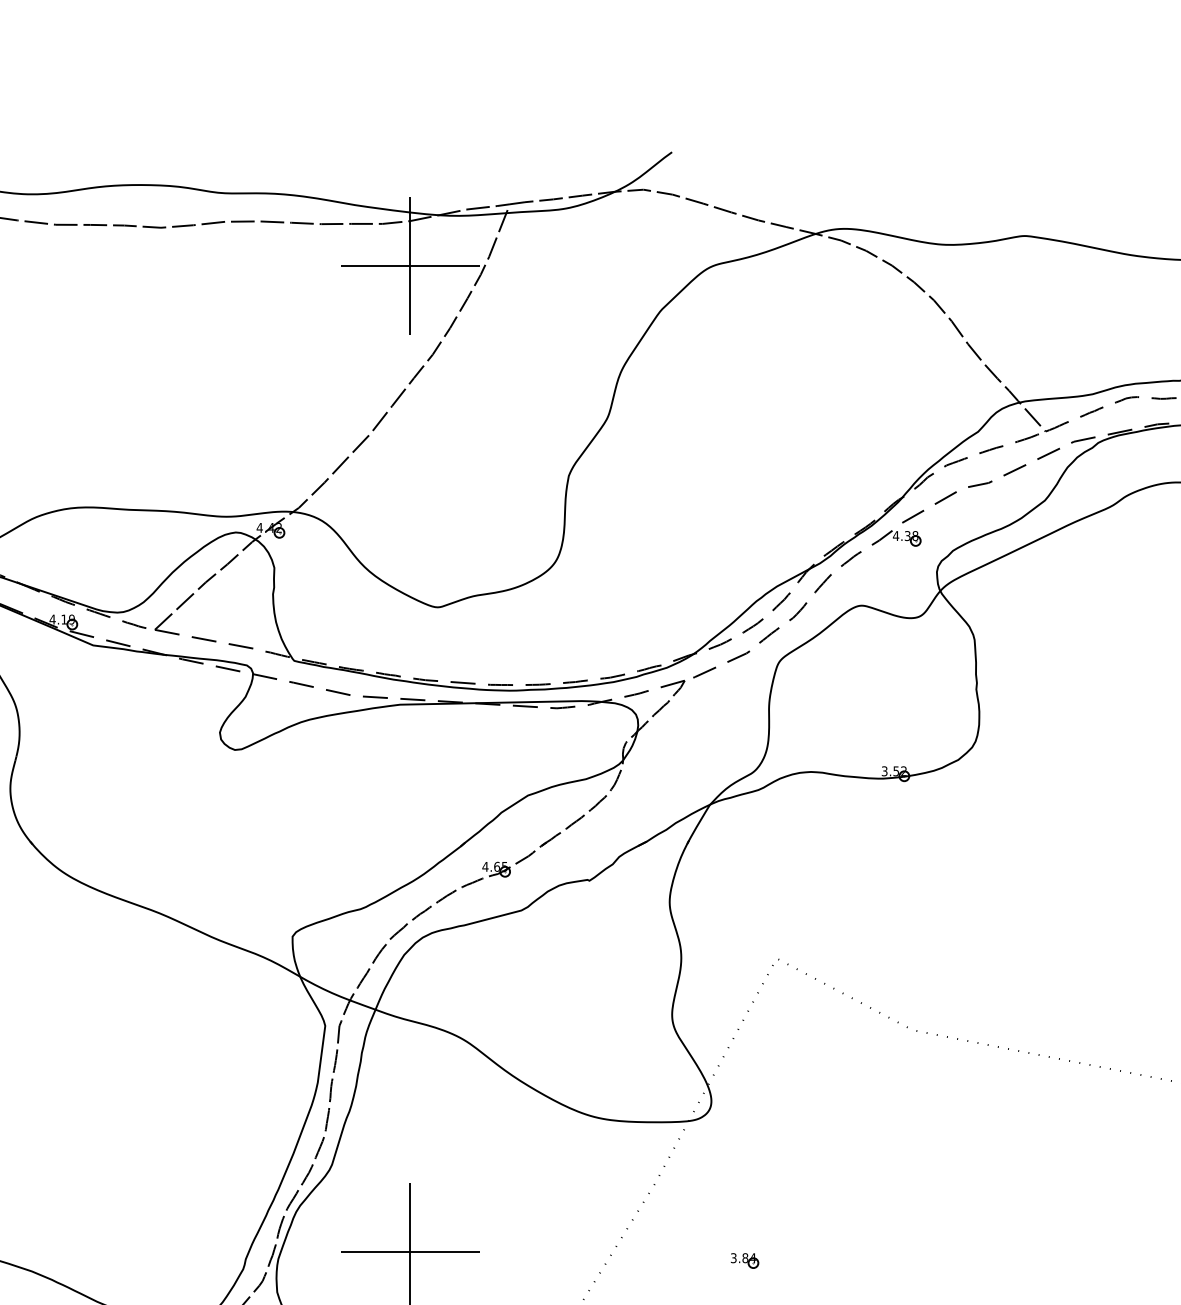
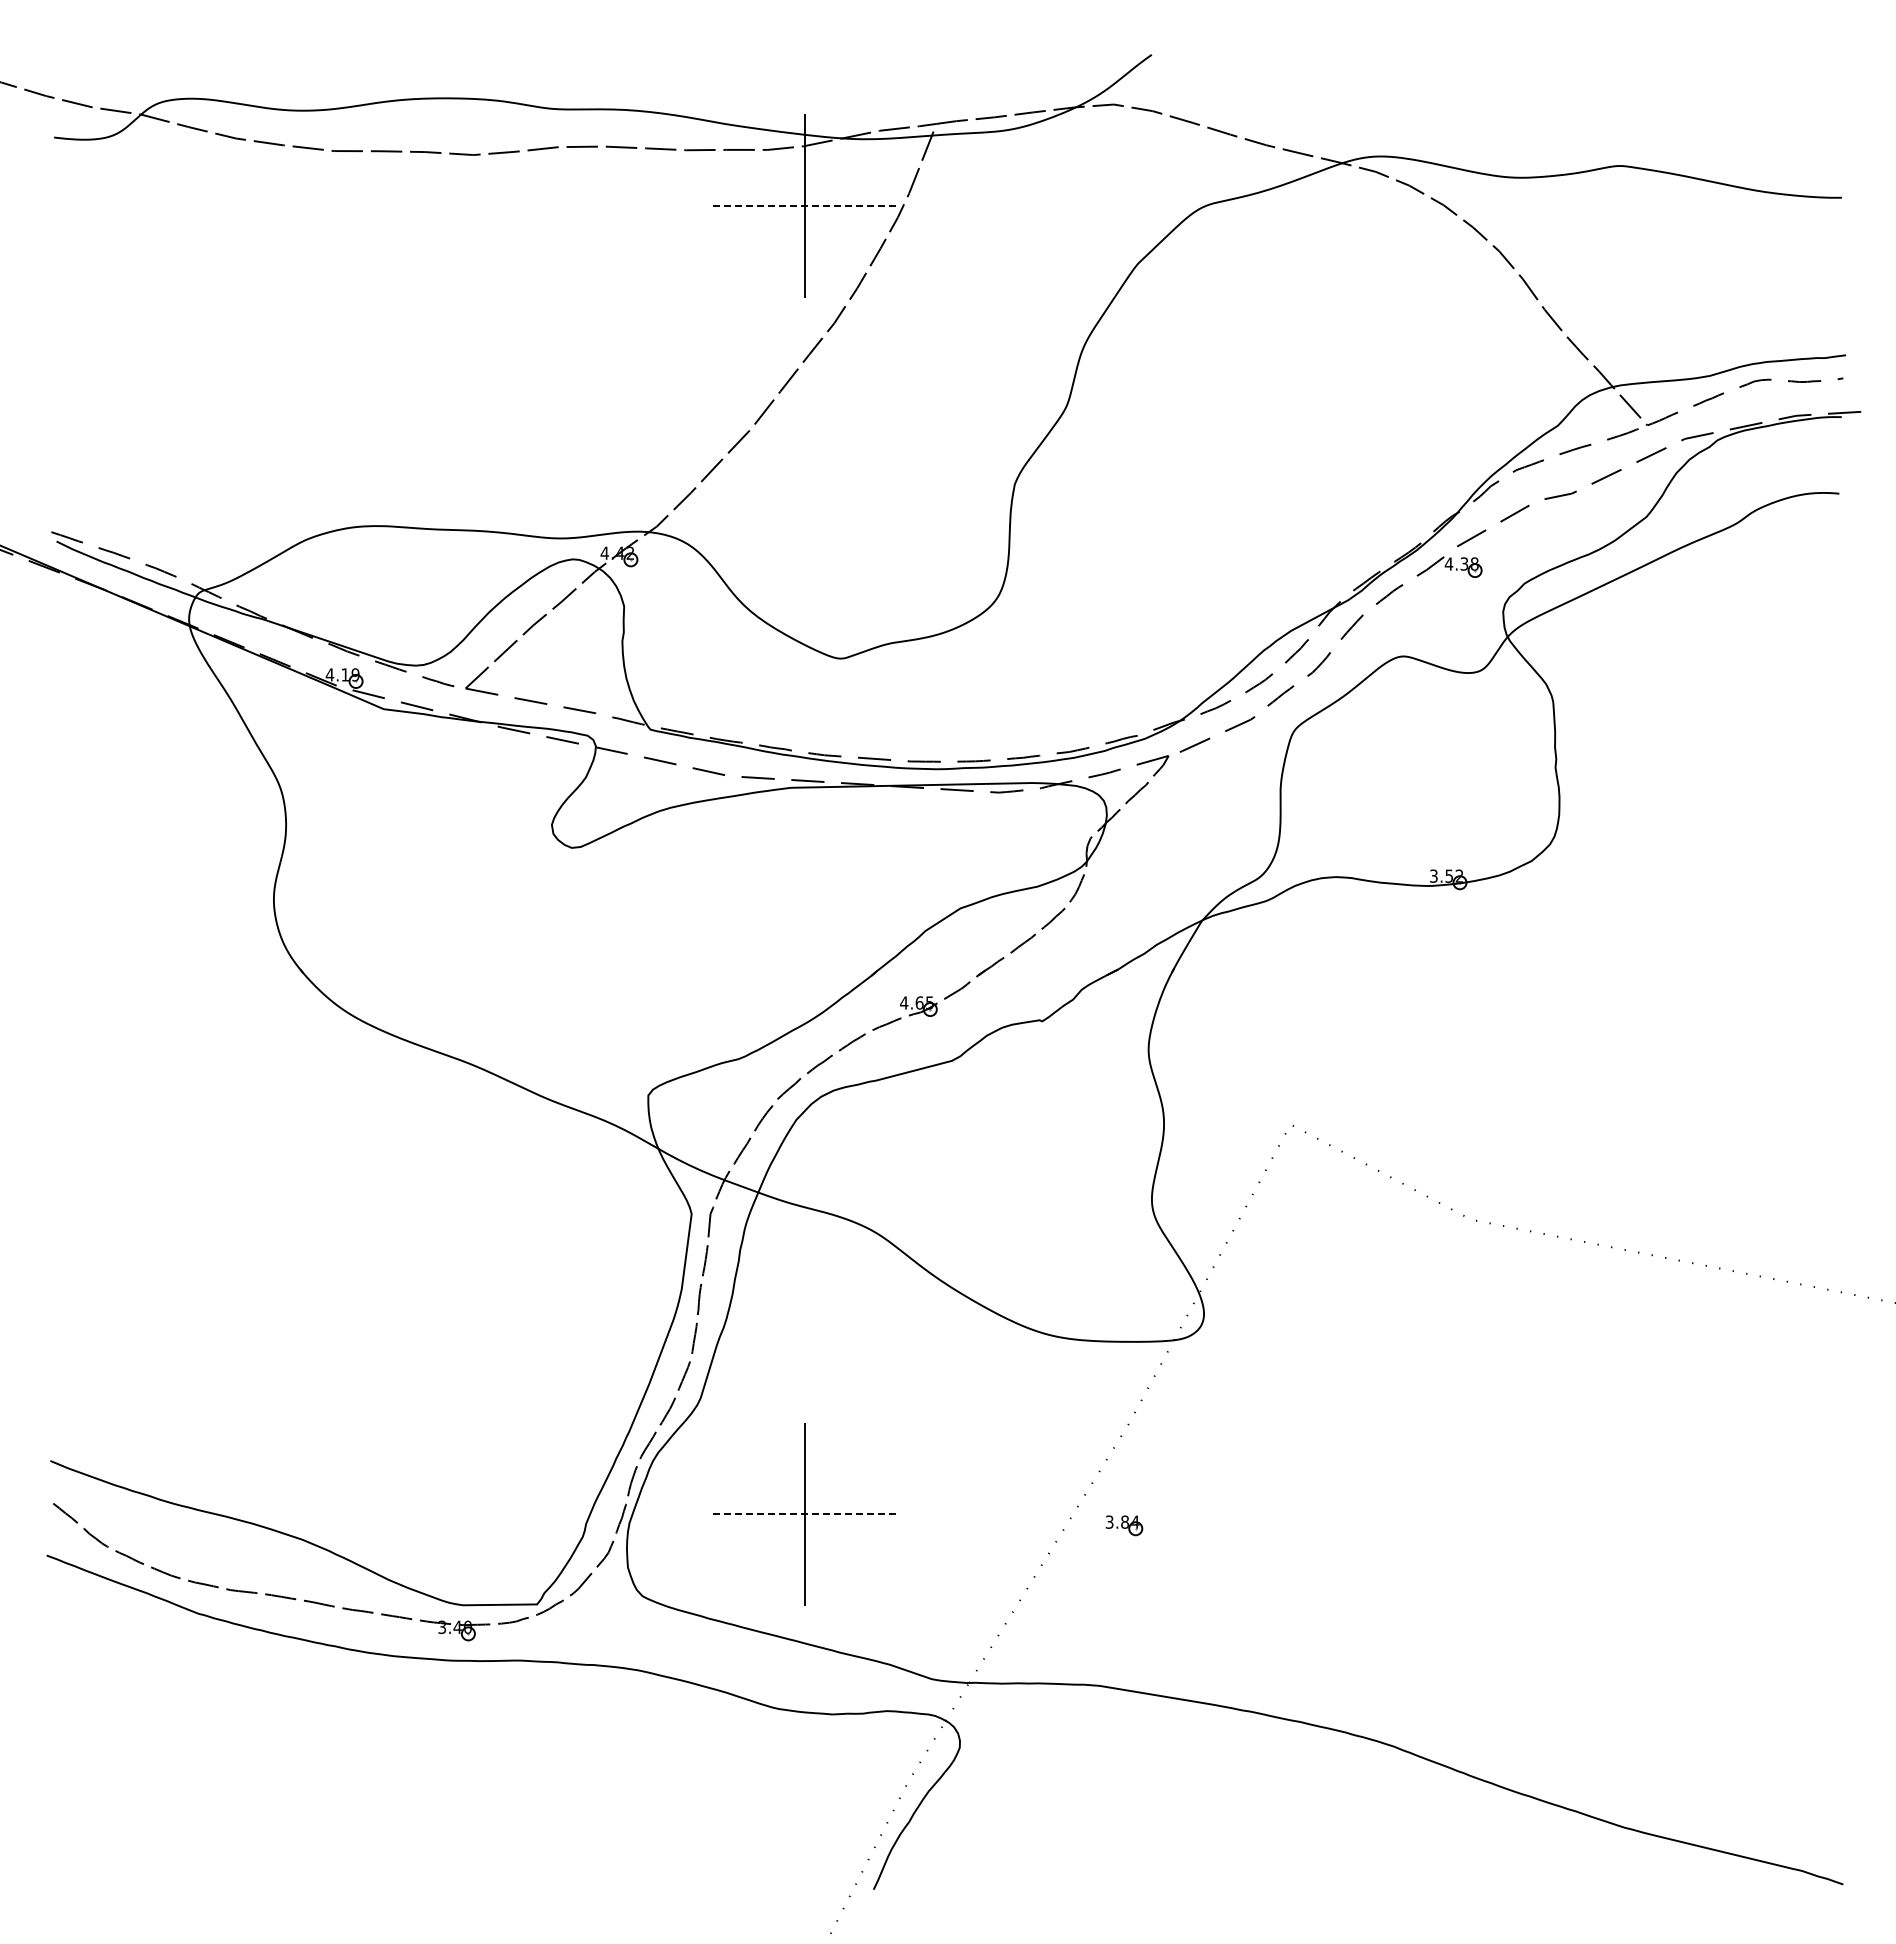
line: (410, 266) -> (804, 206), solid -> dashed
line: (410, 1252) -> (804, 1514), solid -> dashed
part: (744, 1260) -> (1124, 1525), moved

